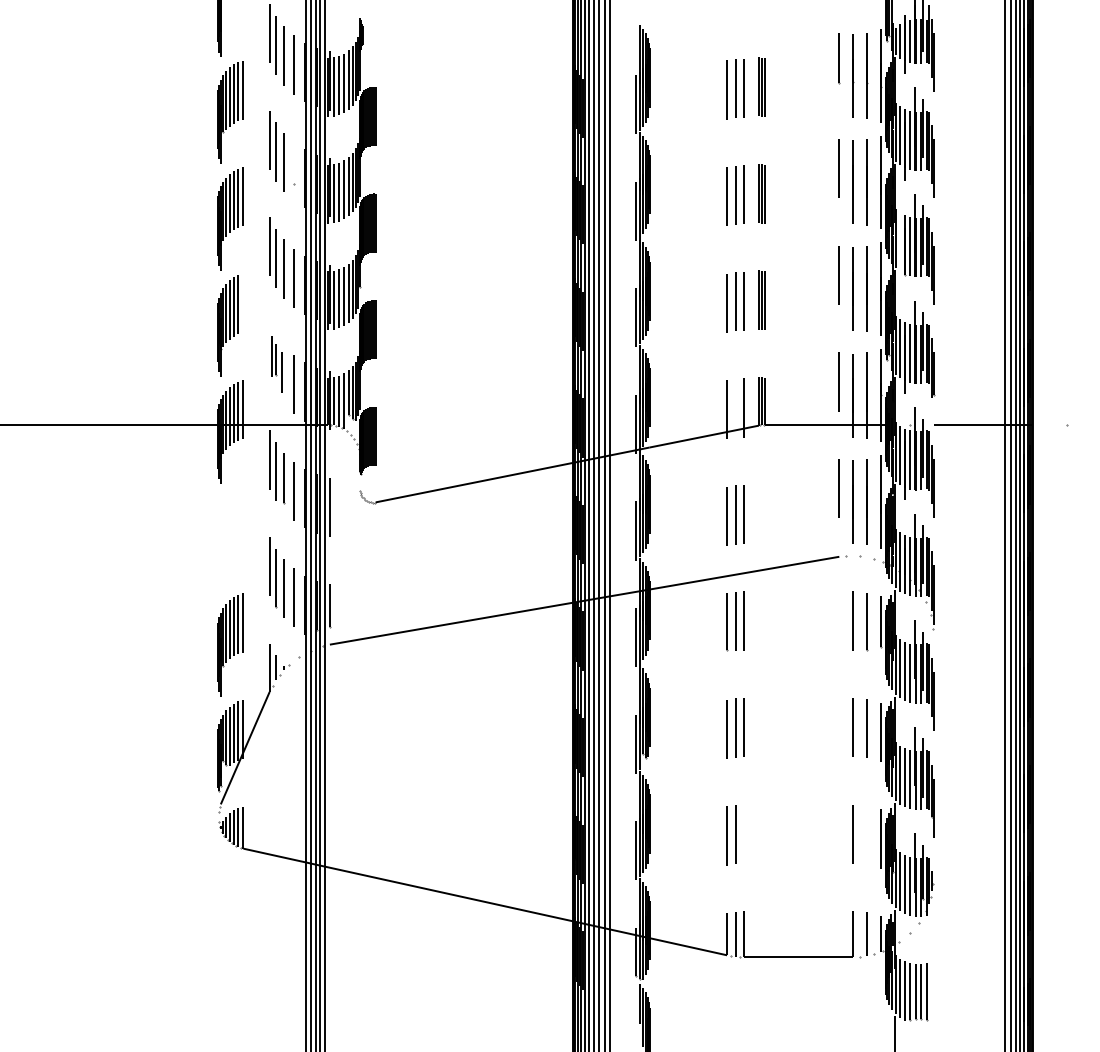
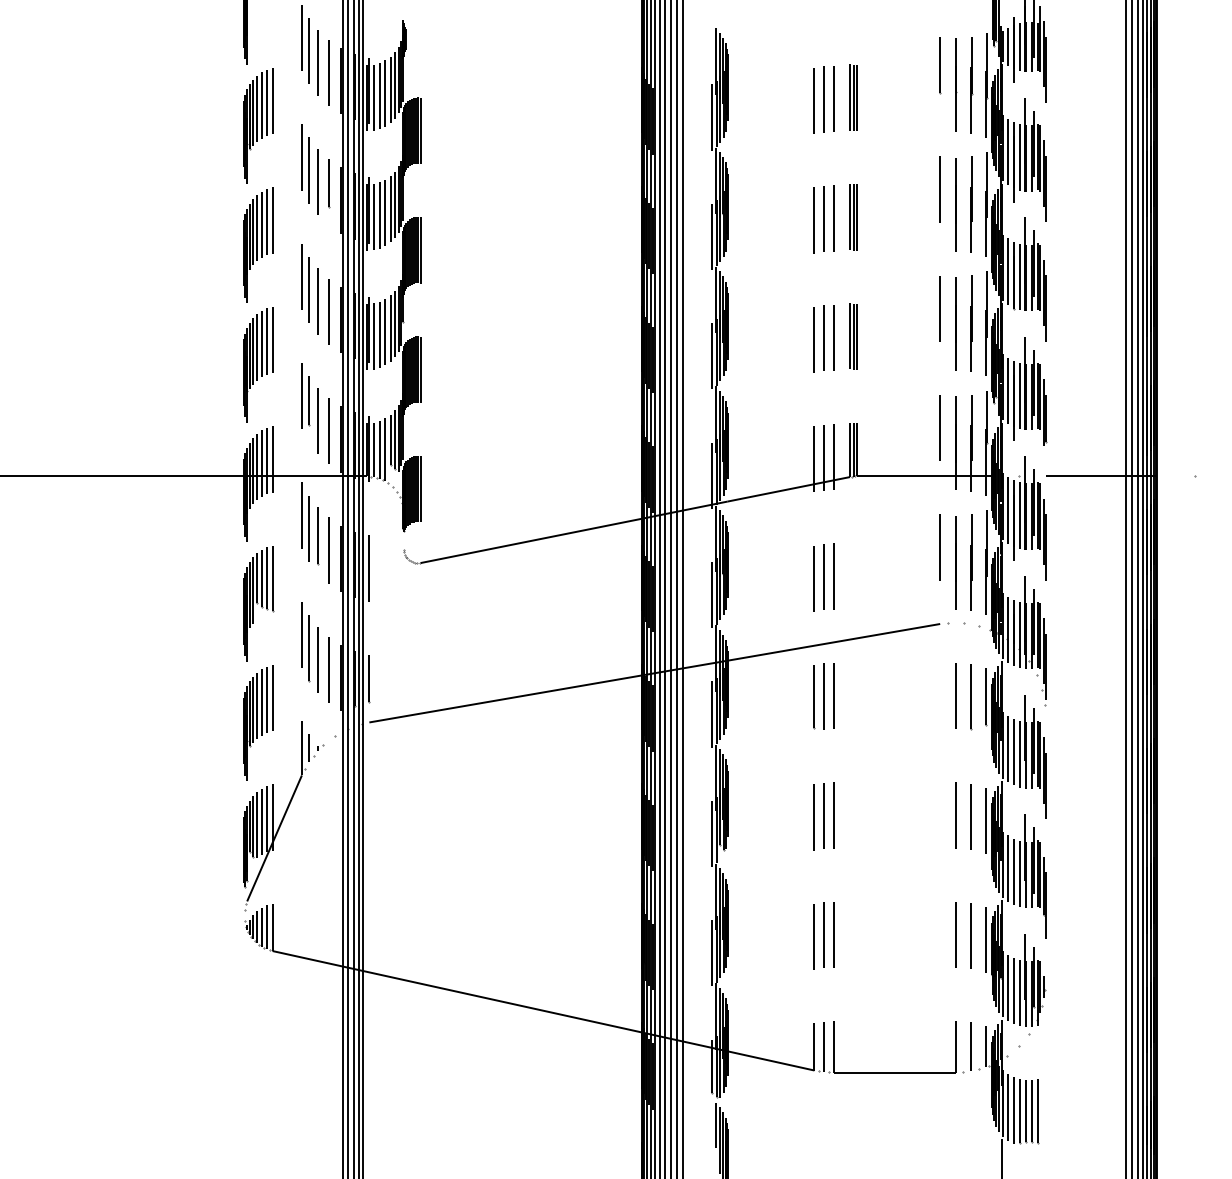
line: (293, 162) -> (328, 182), added
line: (900, 242) -> (1008, 271), added
line: (243, 302) -> (272, 339), added
part: (276, 364) -> (309, 408), size x1.43
line: (736, 408) -> (824, 457), added
part: (230, 538) -> (258, 603), added
line: (744, 833) -> (833, 934), added
line: (866, 834) -> (970, 935), added

